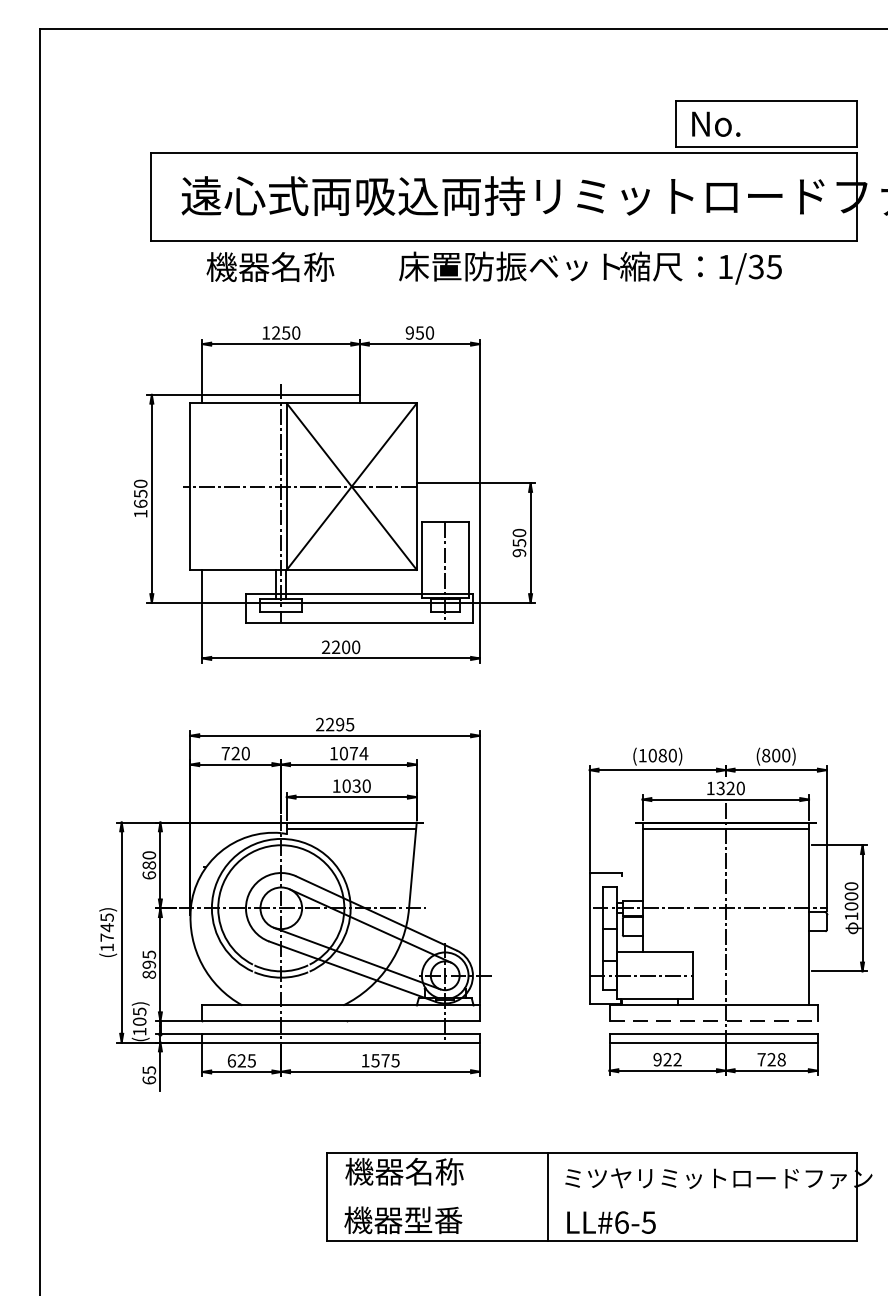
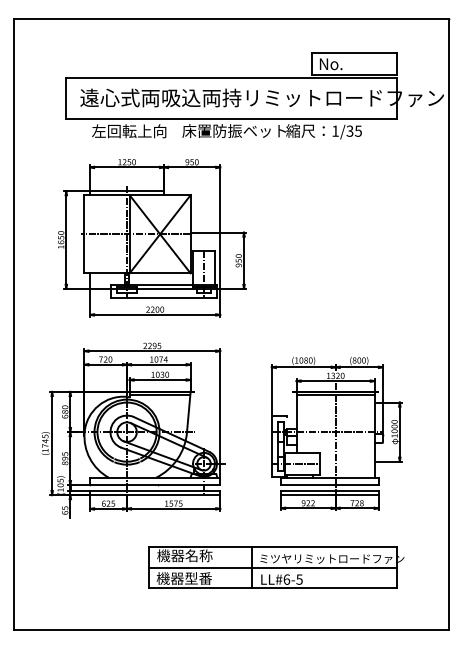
text: (286, 267) -> (129, 131), 機器名称 -> 左回転上向
line: (712, 1022) -> (329, 485), dashed -> solid
line: (591, 1196) -> (272, 567), added

